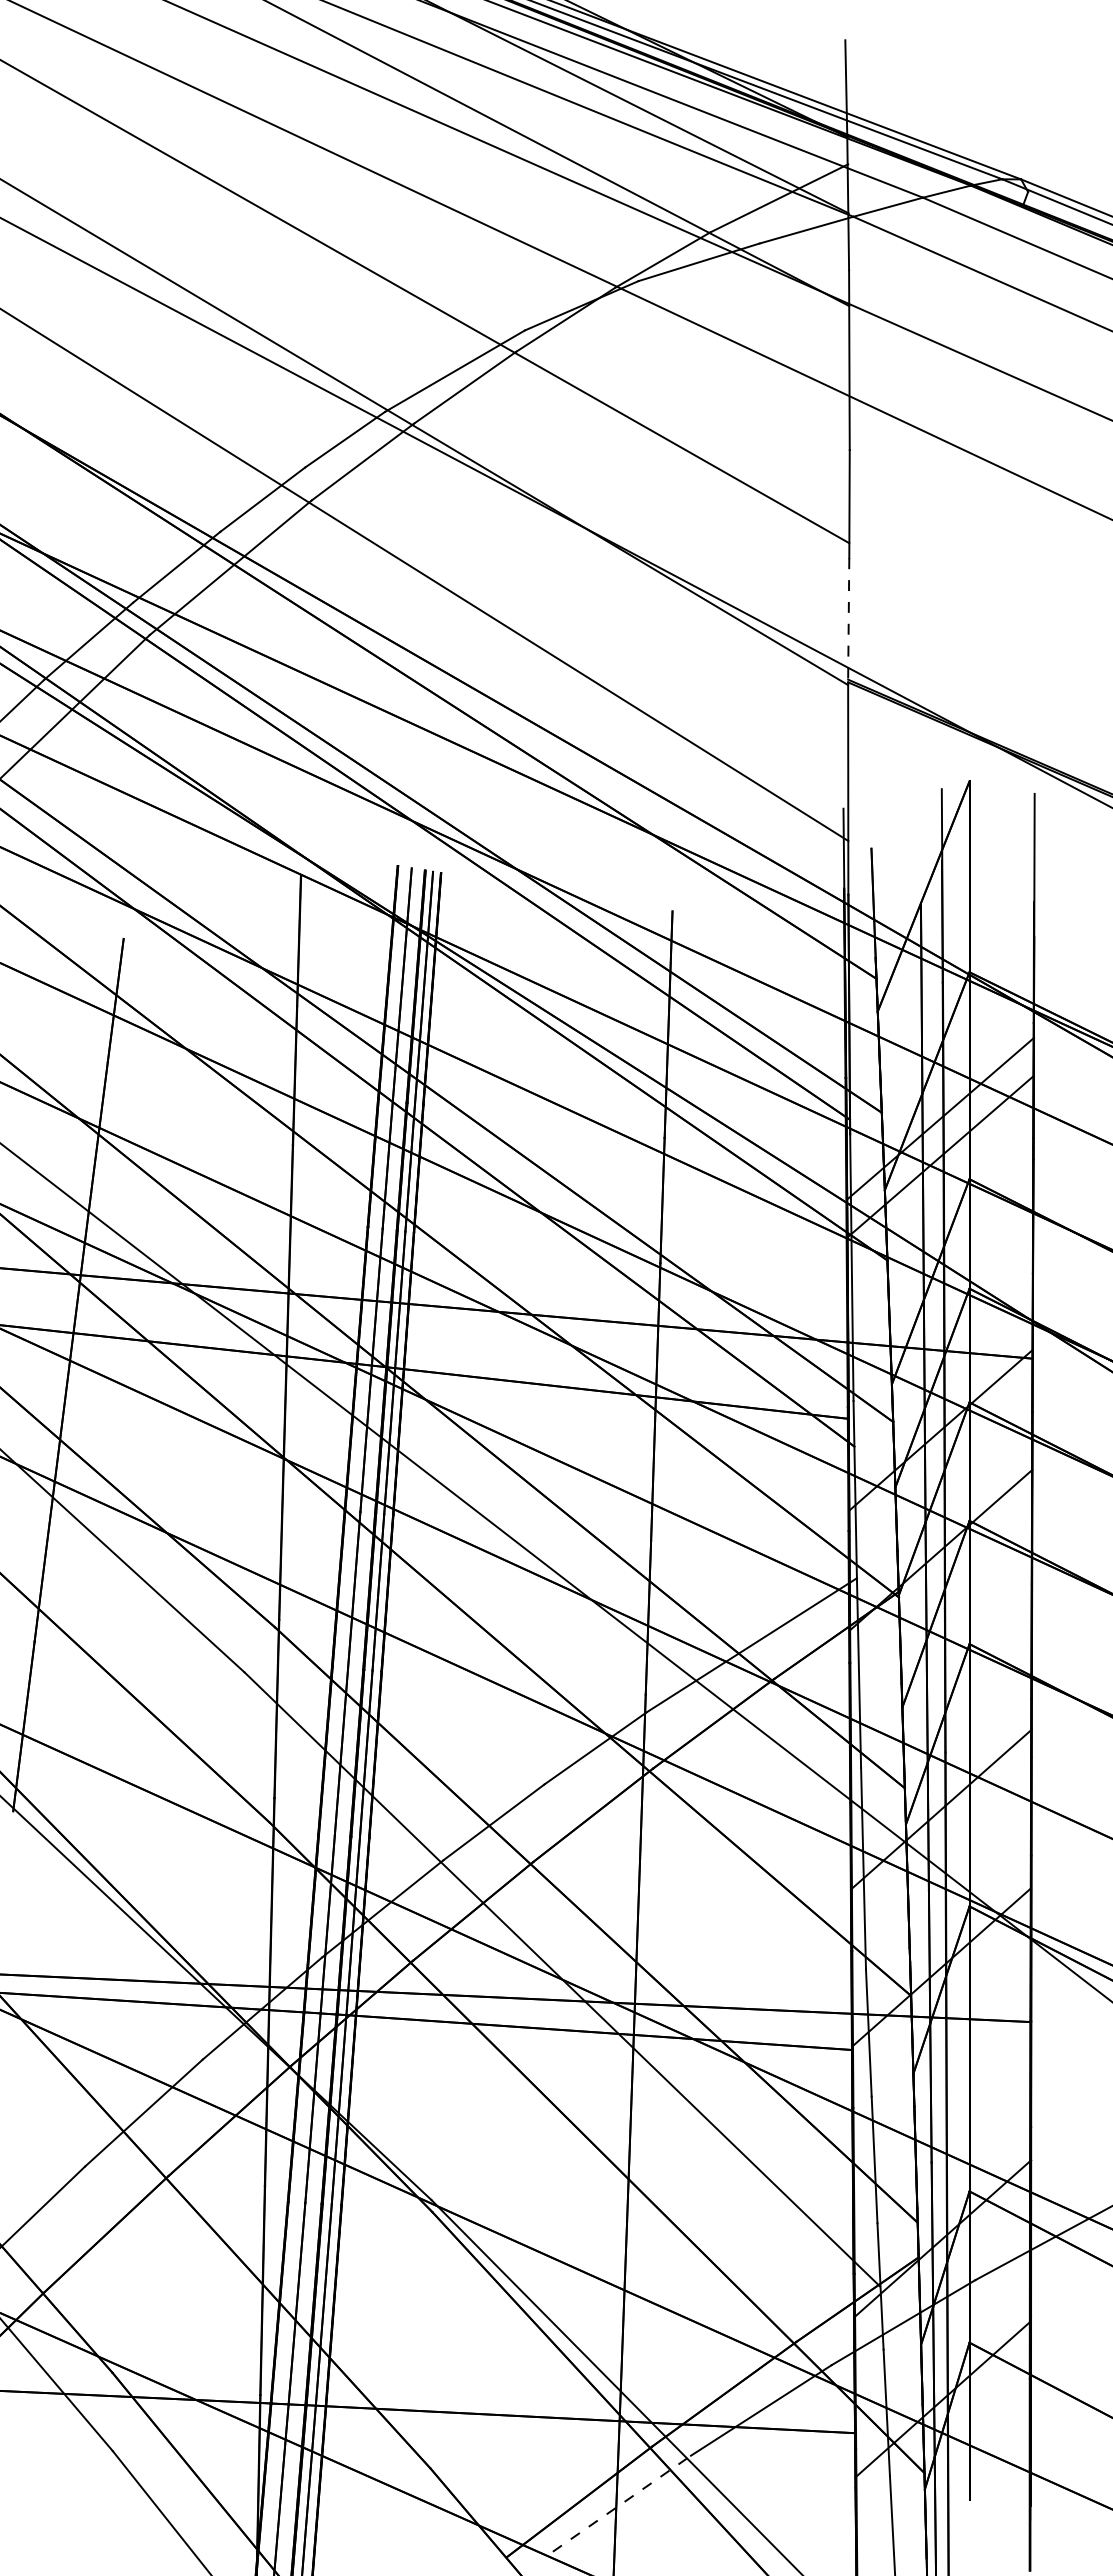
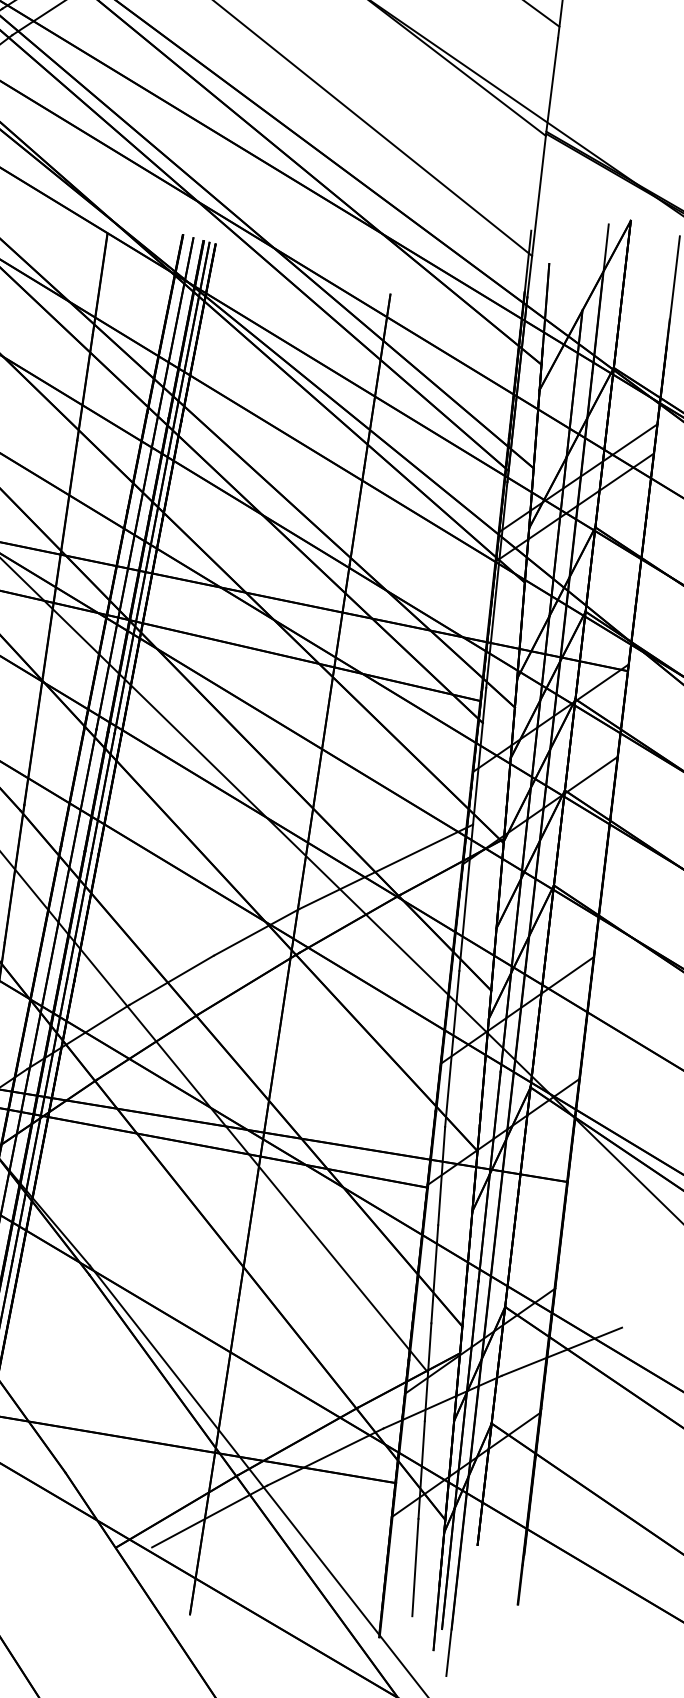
line: (848, 618) -> (552, 84), dashed -> solid
line: (622, 2503) -> (210, 1516), dashed -> solid

